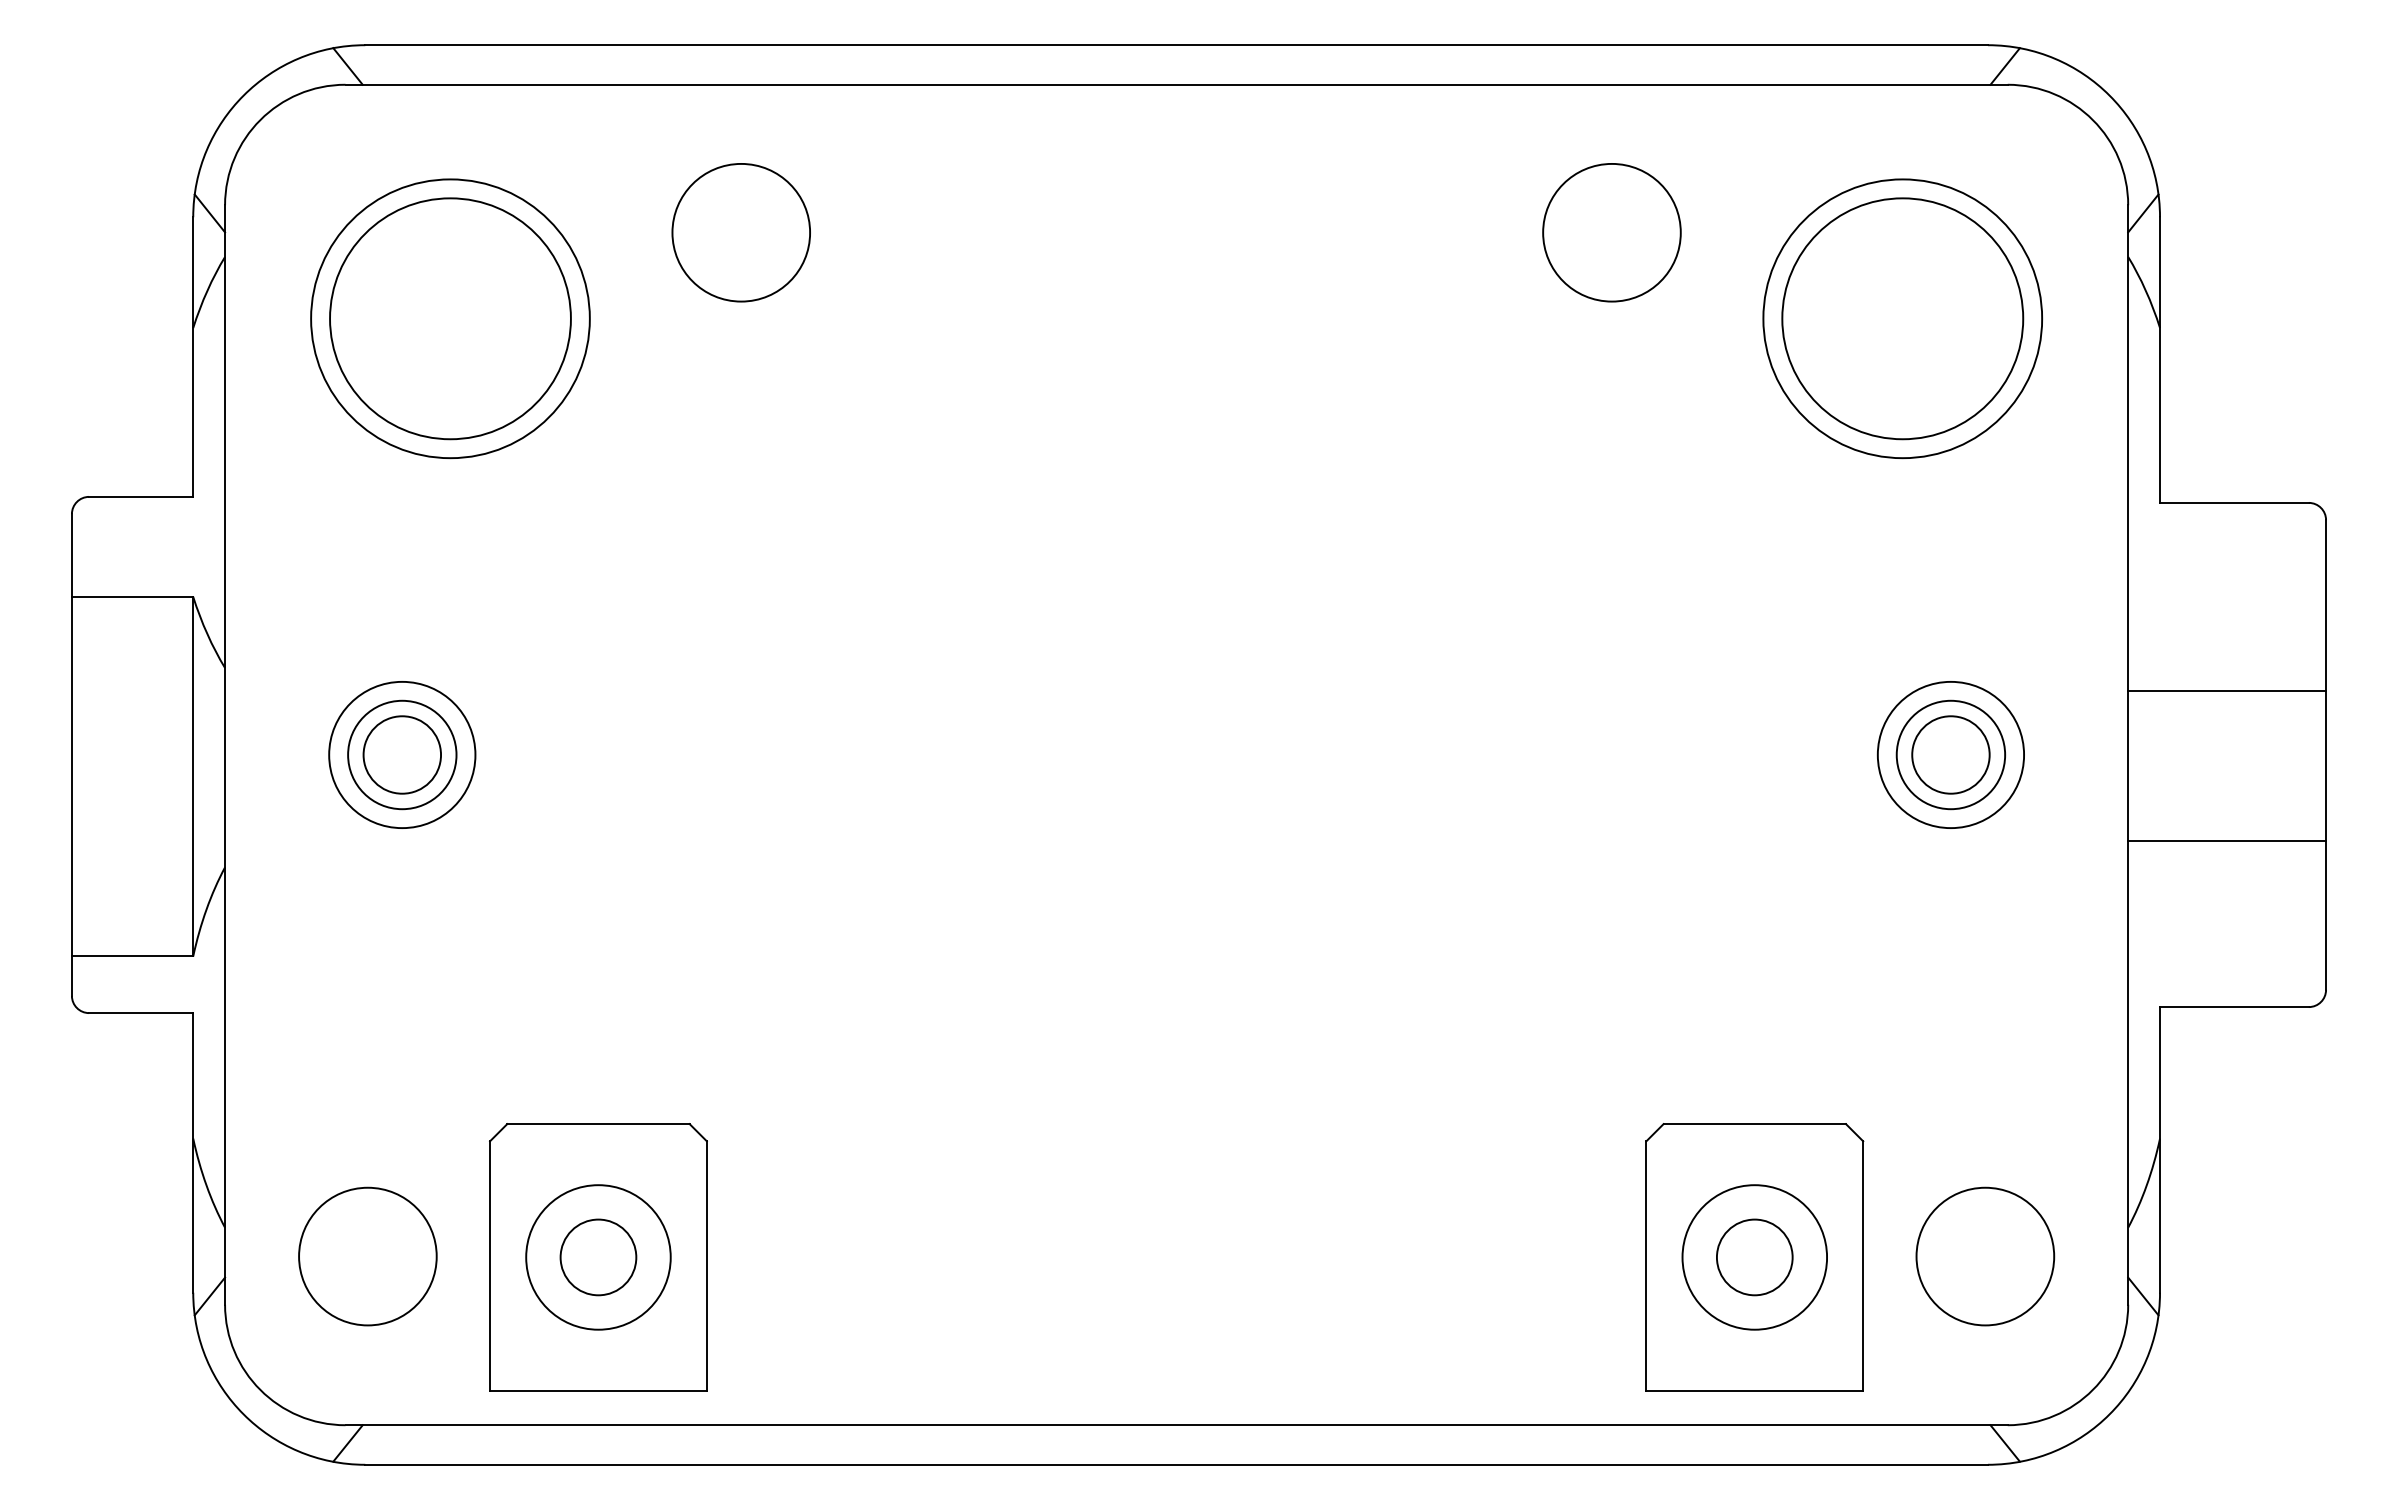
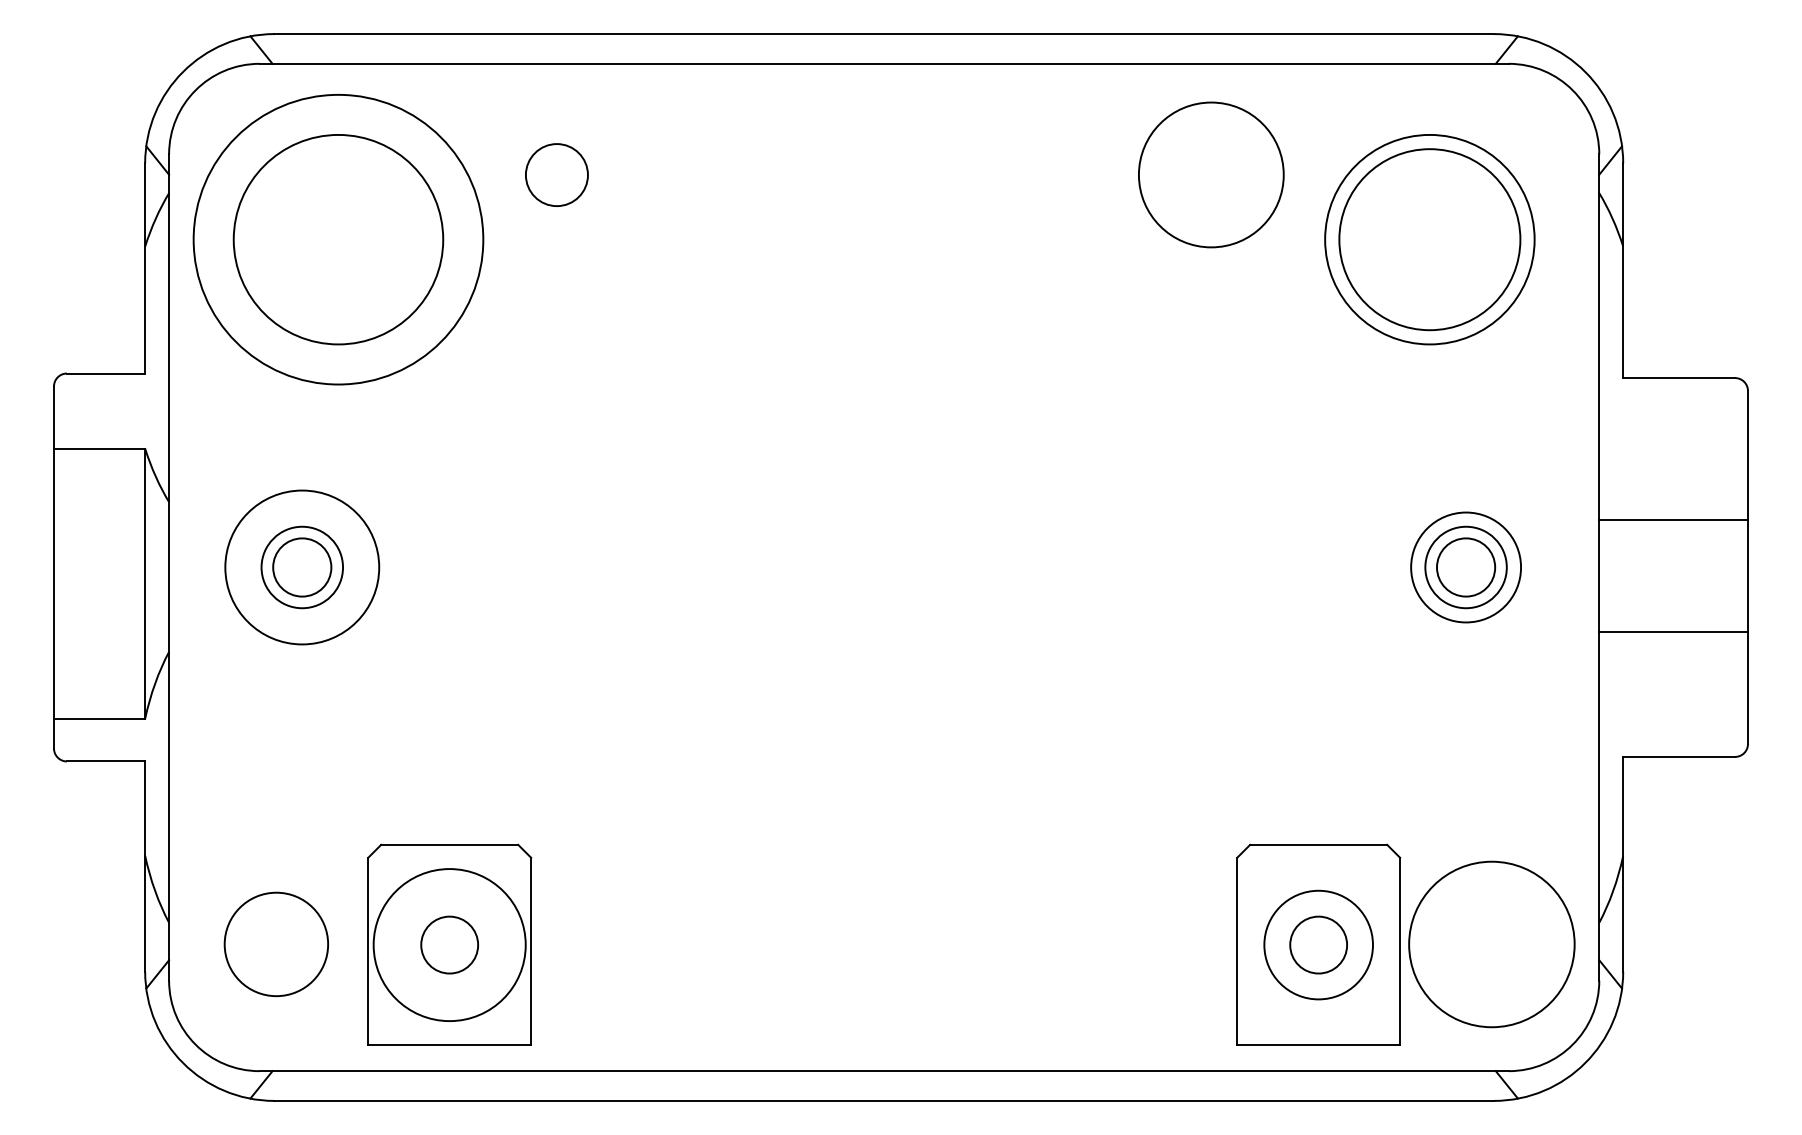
circle: (740, 232) -> (556, 174), size x0.6
circle: (1611, 232) -> (1210, 174), size x1.4
circle: (450, 318) -> (338, 239), size x1.6
circle: (402, 754) -> (302, 567), size x1.4
circle: (1985, 1256) -> (1492, 944), size x1.6
circle: (598, 1257) -> (449, 945), size x1.4

